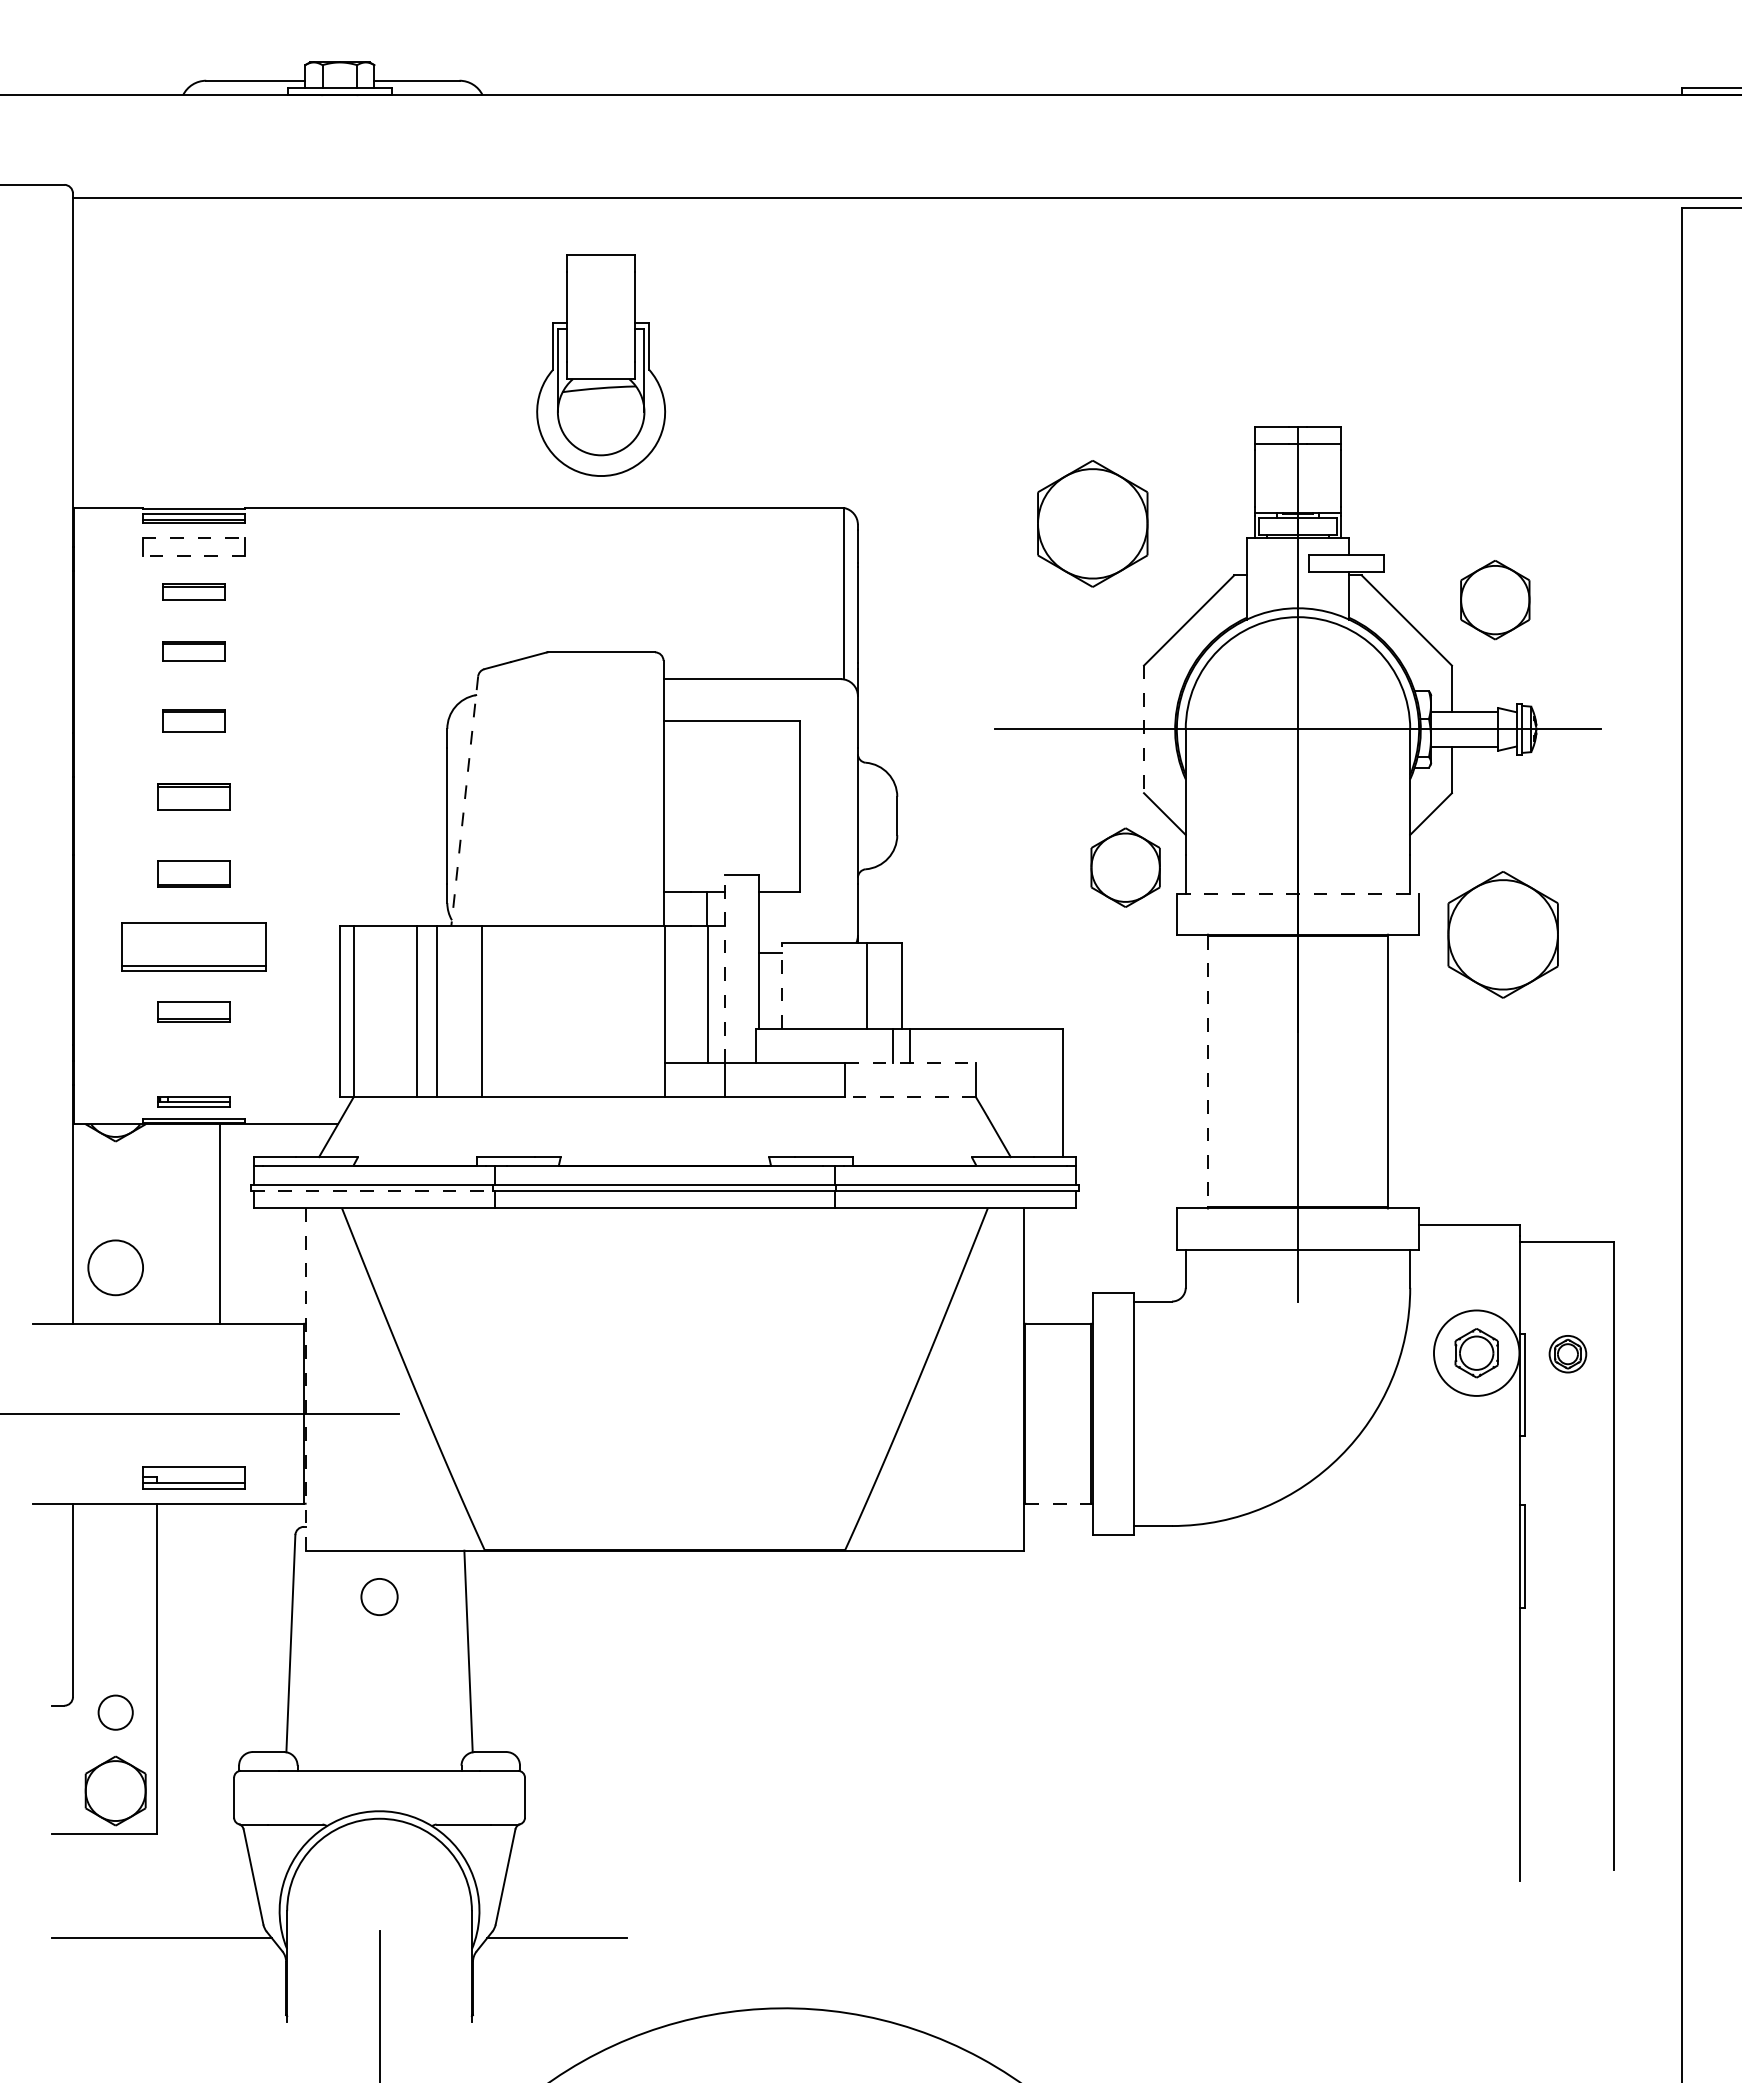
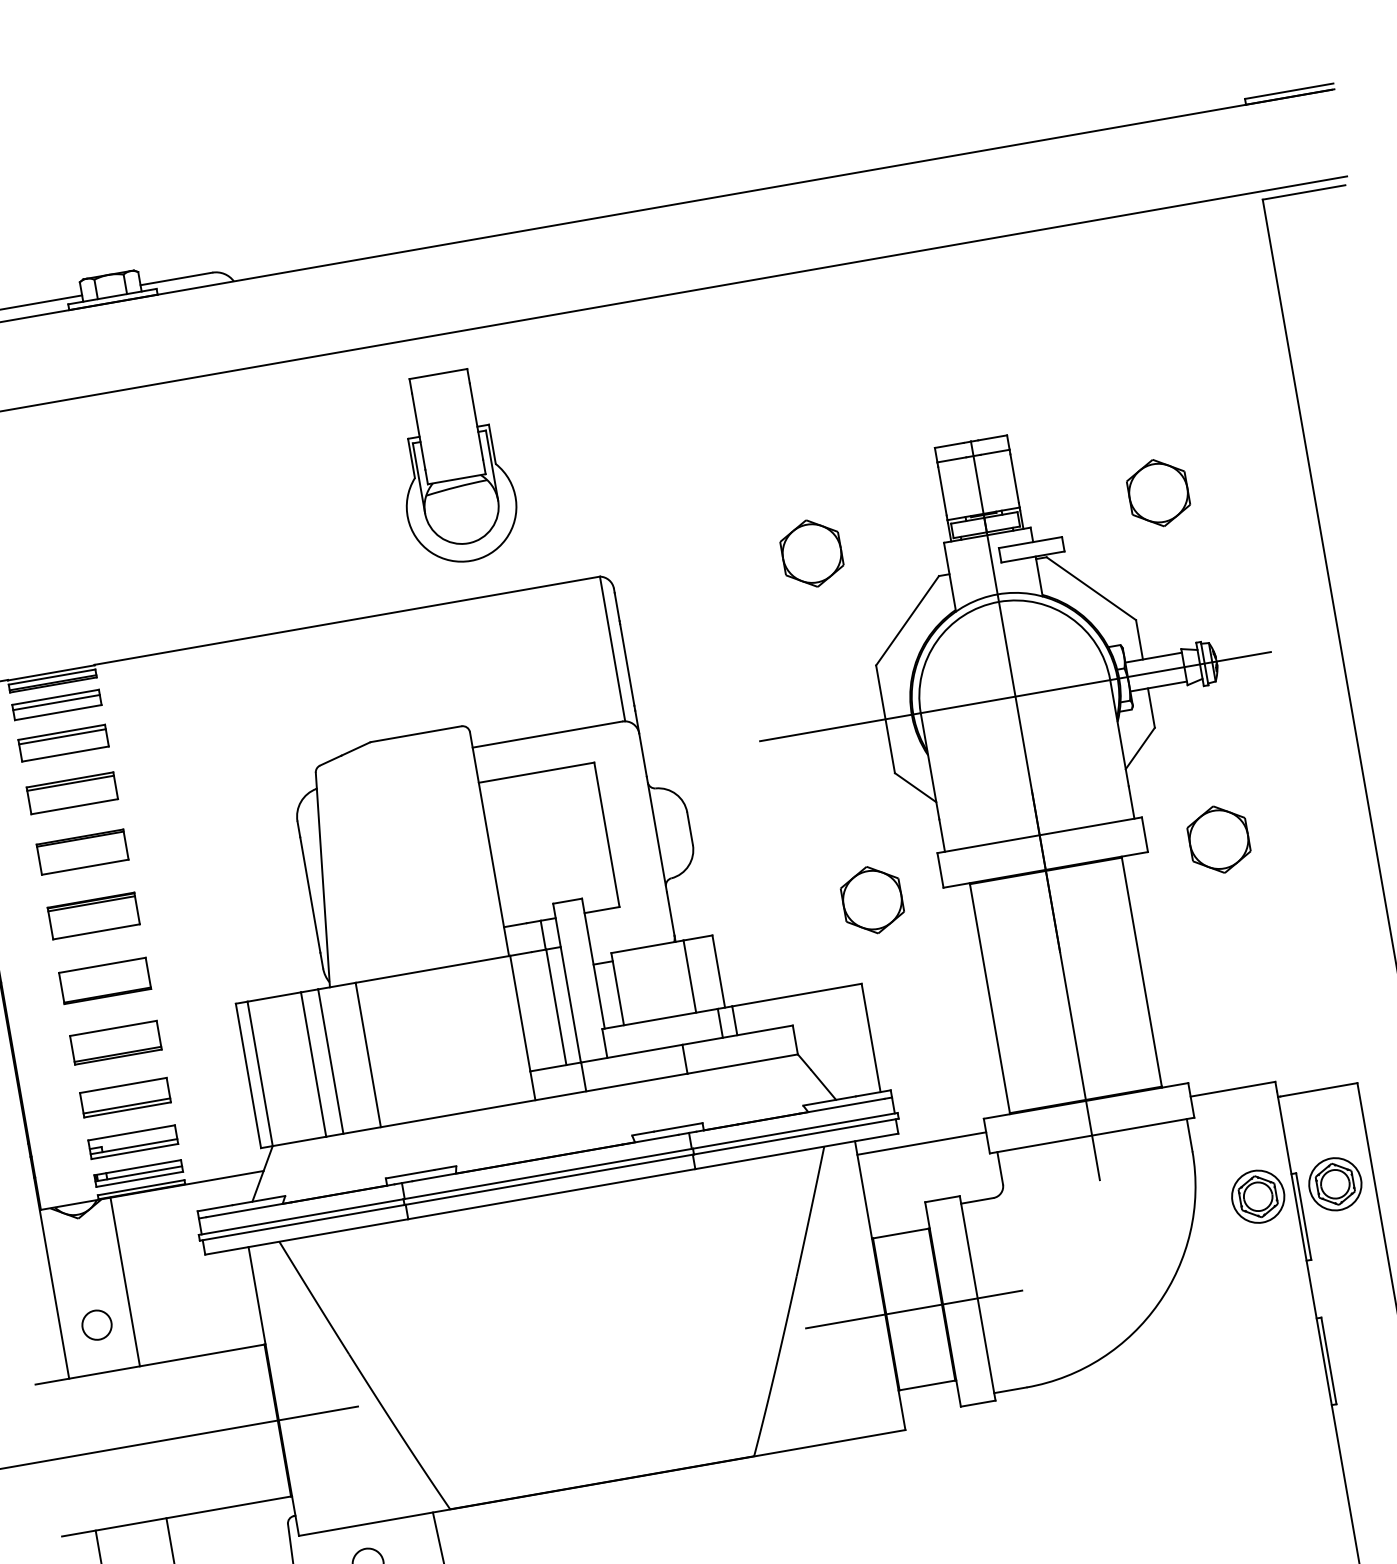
part: (601, 365) -> (455, 467), moved
part: (1092, 524) -> (811, 553), size x0.62
line: (194, 537) -> (55, 697), dashed -> solid
line: (193, 543) -> (56, 702), added
line: (193, 555) -> (57, 712), dashed -> solid
part: (193, 591) -> (63, 742), size x1.67
part: (1495, 600) -> (1158, 493), moved
part: (193, 650) -> (71, 792), size x1.67
part: (193, 720) -> (82, 851), size x1.67
line: (1144, 729) -> (885, 719), dashed -> solid
part: (193, 796) -> (93, 915), size x1.43
line: (464, 801) -> (322, 880), dashed -> solid
part: (1125, 867) -> (872, 899), moved
part: (193, 873) -> (104, 980), size x1.43
line: (1298, 893) -> (1040, 835), dashed -> solid
part: (1503, 934) -> (1219, 839), size x0.62
part: (193, 946) -> (115, 1042), size x0.71
line: (724, 968) -> (566, 982), dashed -> solid
line: (781, 985) -> (617, 988), dashed -> solid
part: (193, 1011) -> (124, 1097), size x1.43
line: (911, 1062) -> (738, 1034), dashed -> solid
line: (1207, 1071) -> (989, 998), dashed -> solid
line: (910, 1097) -> (742, 1064), dashed -> solid
part: (193, 1101) -> (138, 1173), size x1.43
line: (372, 1191) -> (302, 1222), dashed -> solid
line: (219, 1223) -> (124, 1281), moved
line: (1100, 1224) -> (921, 1143), added
circle: (115, 1267) -> (96, 1324), size x0.62
circle: (1476, 1352) -> (1257, 1196), size x0.71
part: (1567, 1353) -> (1334, 1183), size x1.67
line: (305, 1380) -> (273, 1392), dashed -> solid
line: (1058, 1413) -> (914, 1309), added
part: (193, 1477) -> (132, 1142), moved
line: (1058, 1503) -> (927, 1385), dashed -> solid

